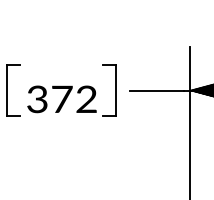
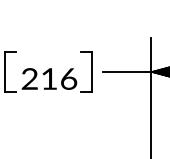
text: (62, 99) -> (49, 79), 372 -> 216

